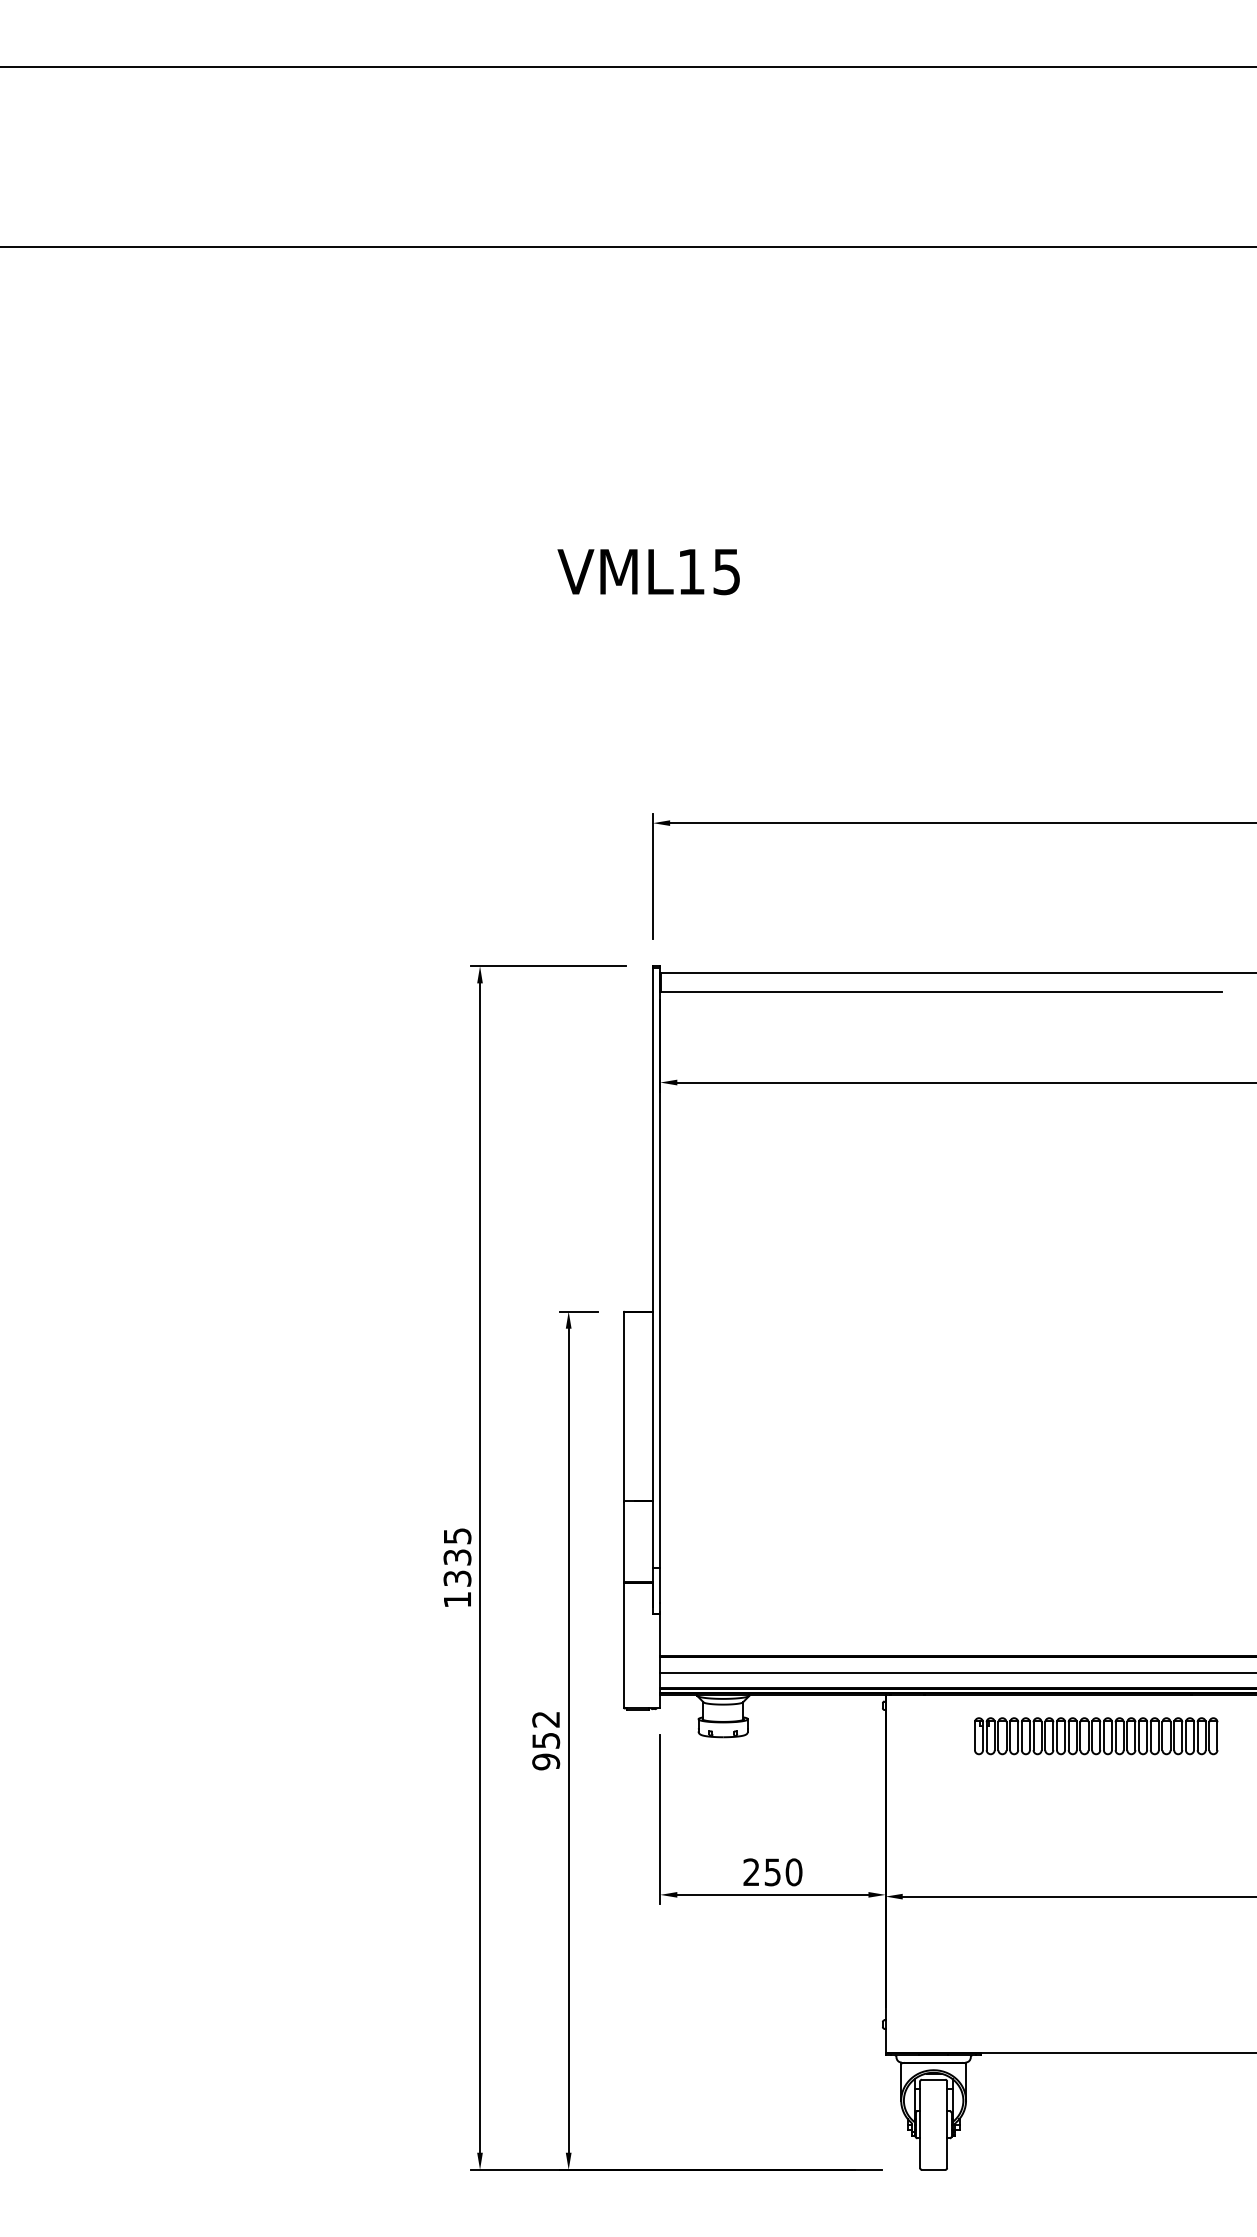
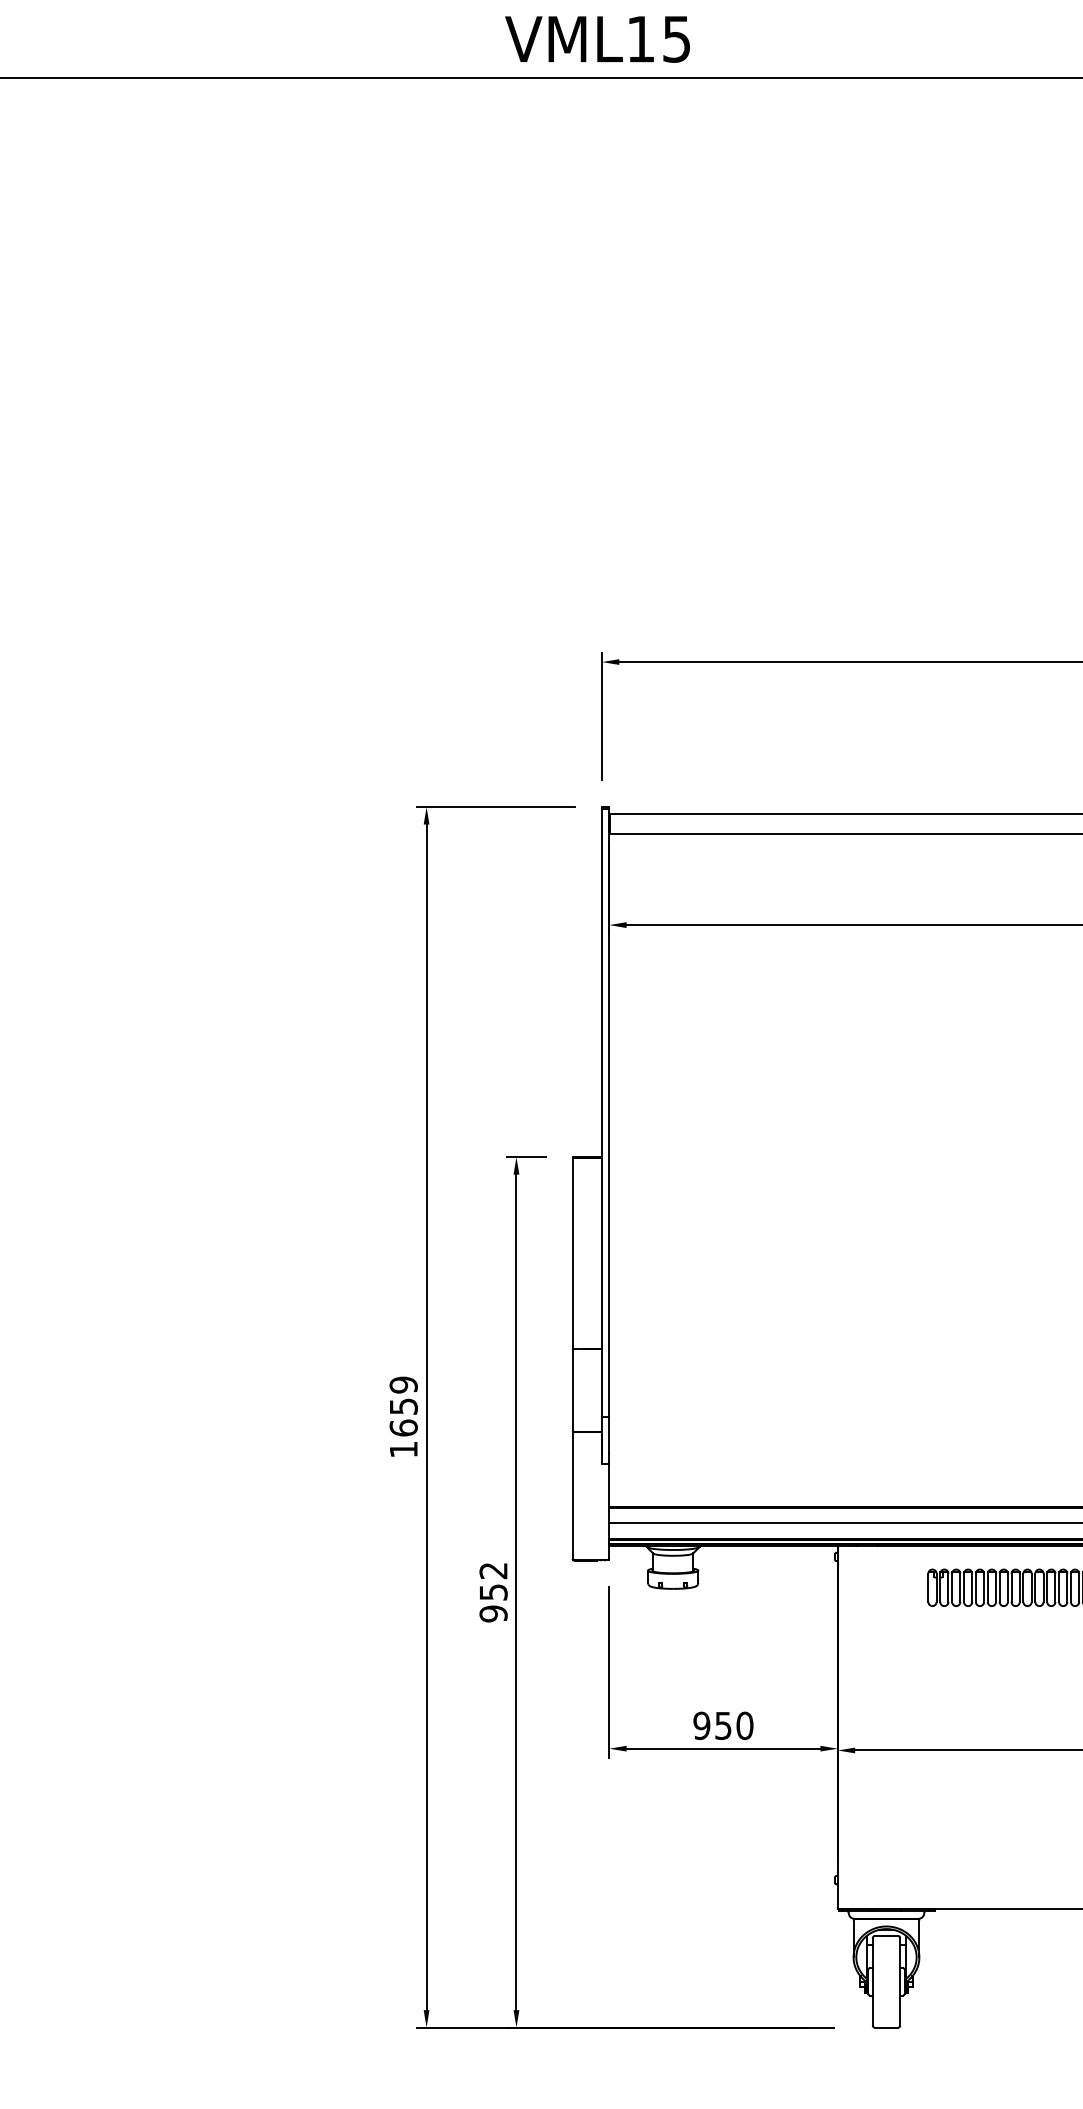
text: (648, 572) -> (597, 39), moved
text: (457, 1557) -> (403, 1406), 1335 -> 1659
text: (751, 1872) -> (701, 1726), 250 -> 950

